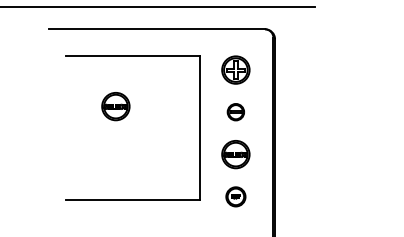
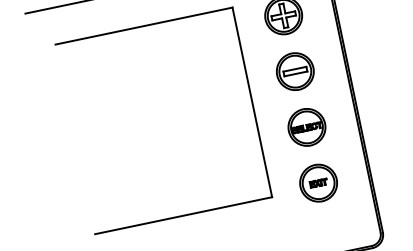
part: (115, 106) -> (134, 97), removed
part: (235, 111) -> (294, 70), size x1.67
part: (235, 196) -> (318, 182), size x1.43

